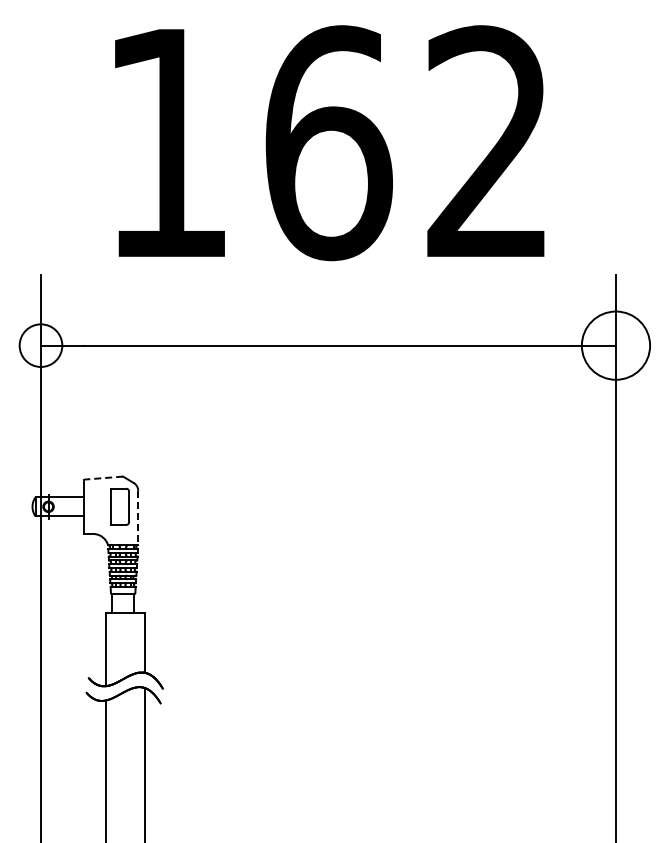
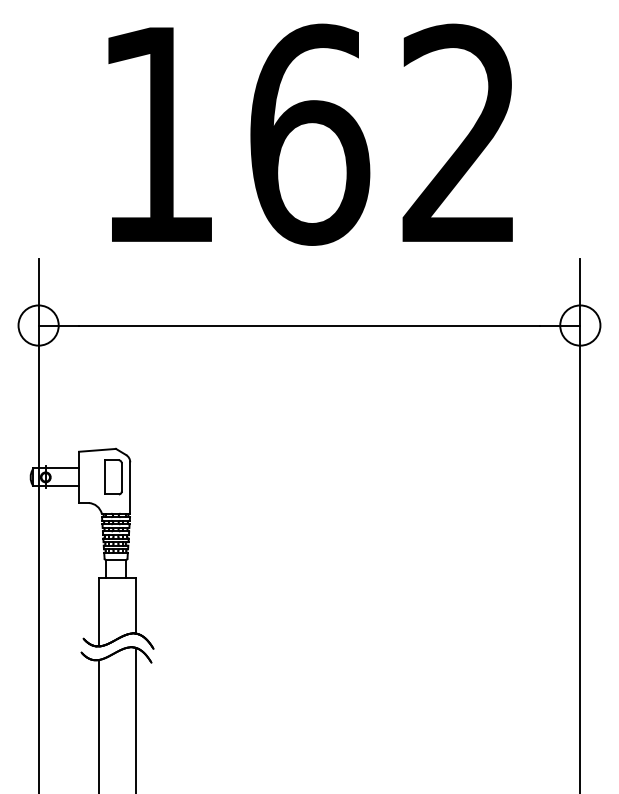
circle: (615, 345) -> (579, 325), size x0.62
line: (103, 478) -> (97, 450), dashed -> solid
line: (138, 518) -> (130, 488), dashed -> solid

